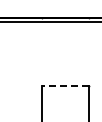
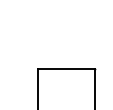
line: (65, 85) -> (66, 68), dashed -> solid

